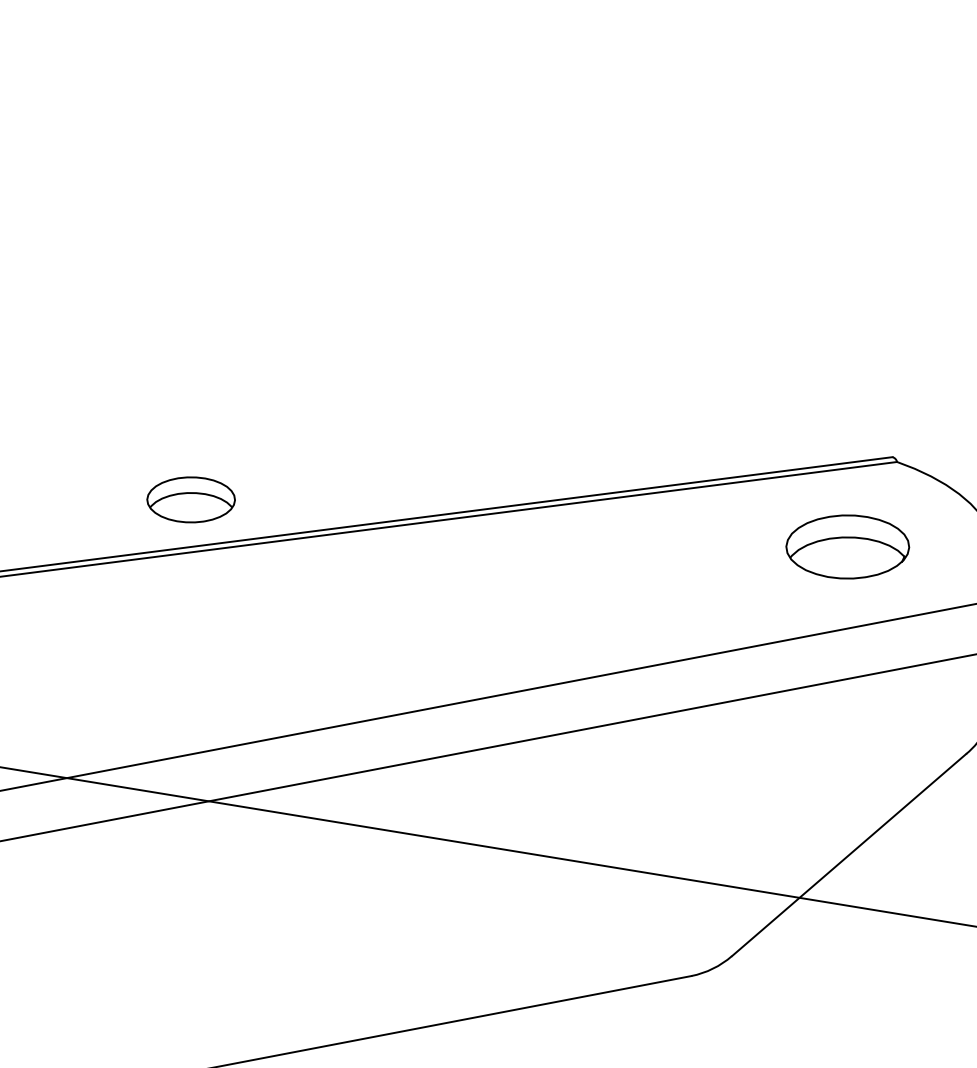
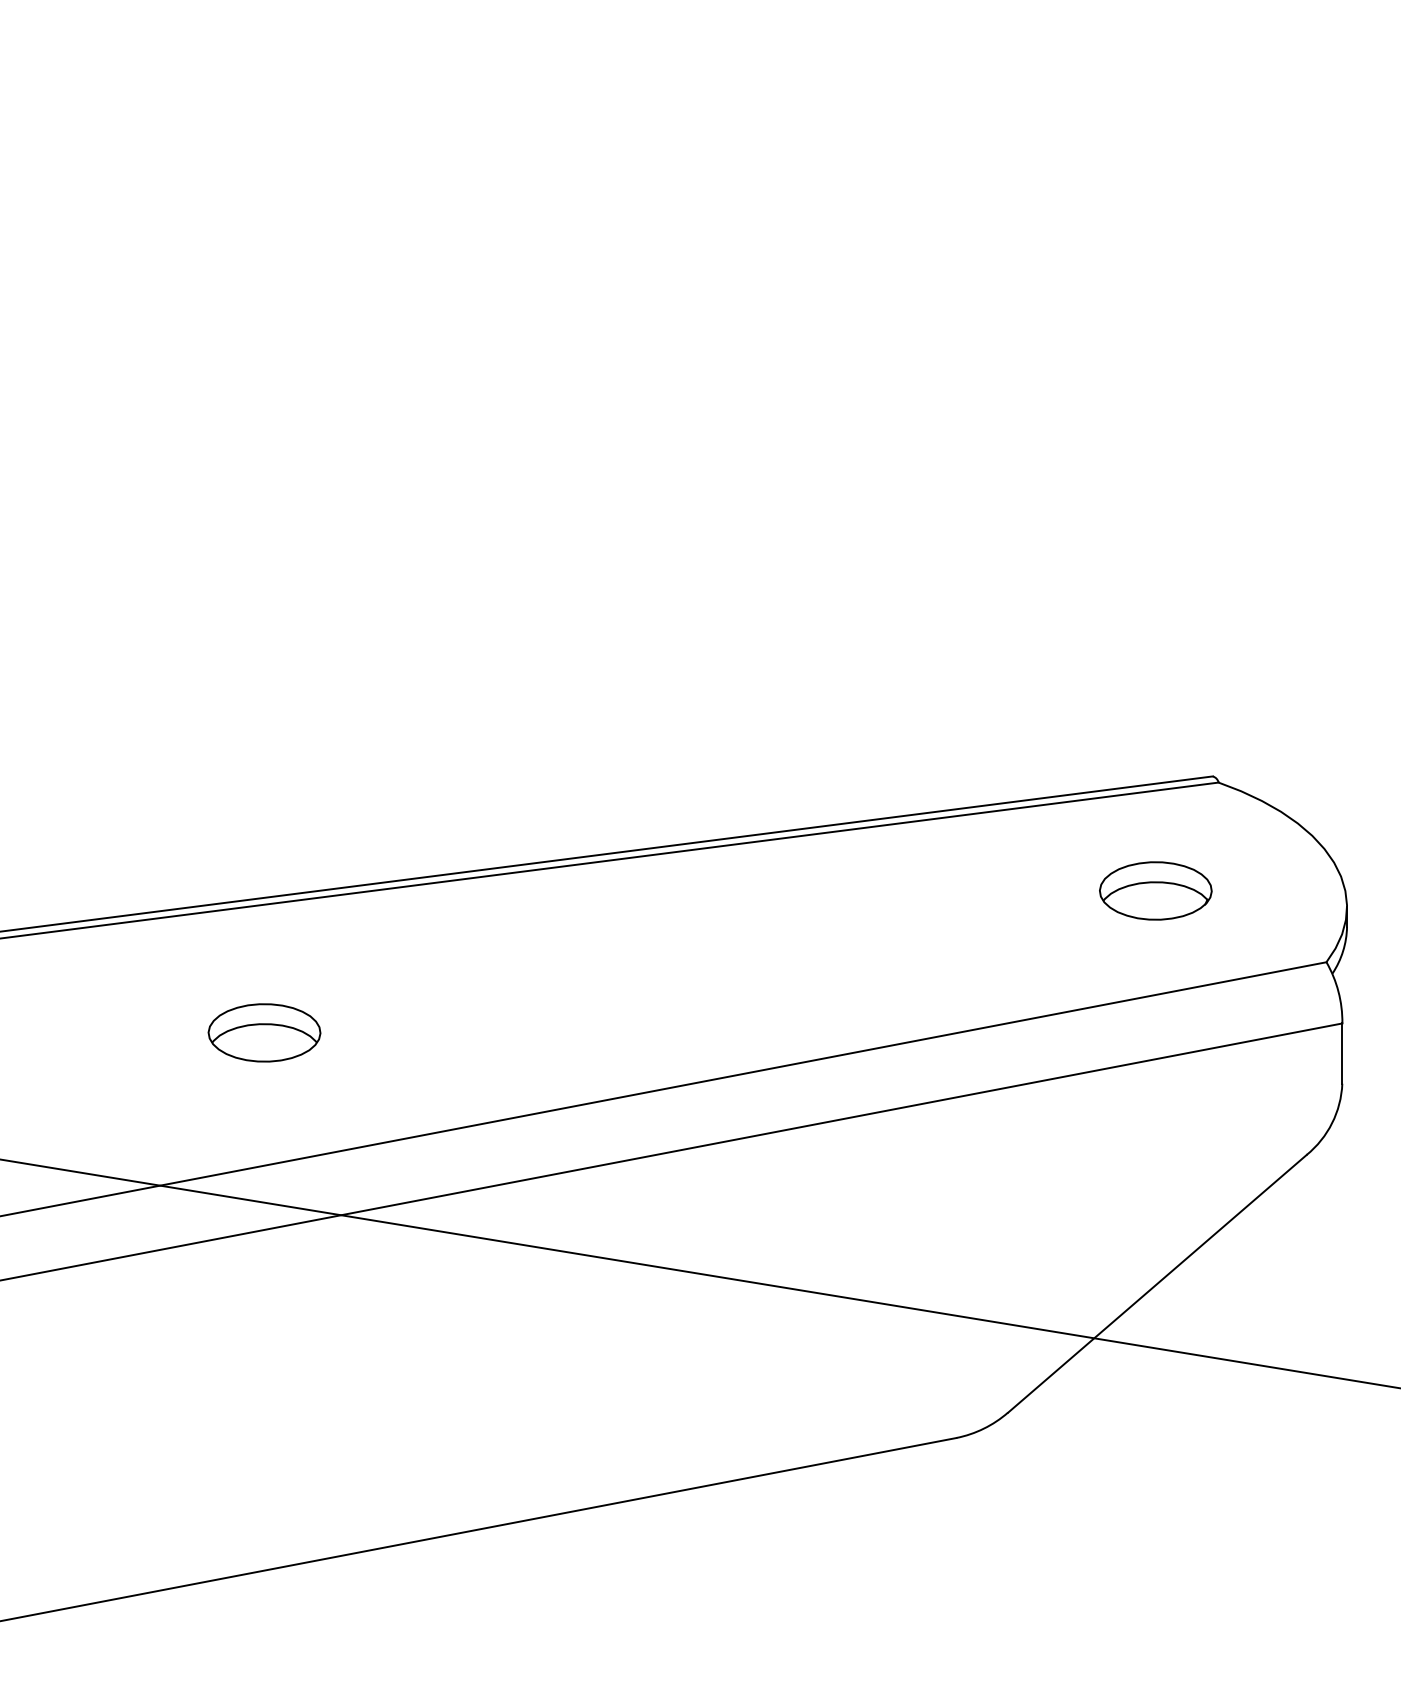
part: (191, 499) -> (264, 1032), moved
part: (847, 546) -> (1155, 890), size x0.71

